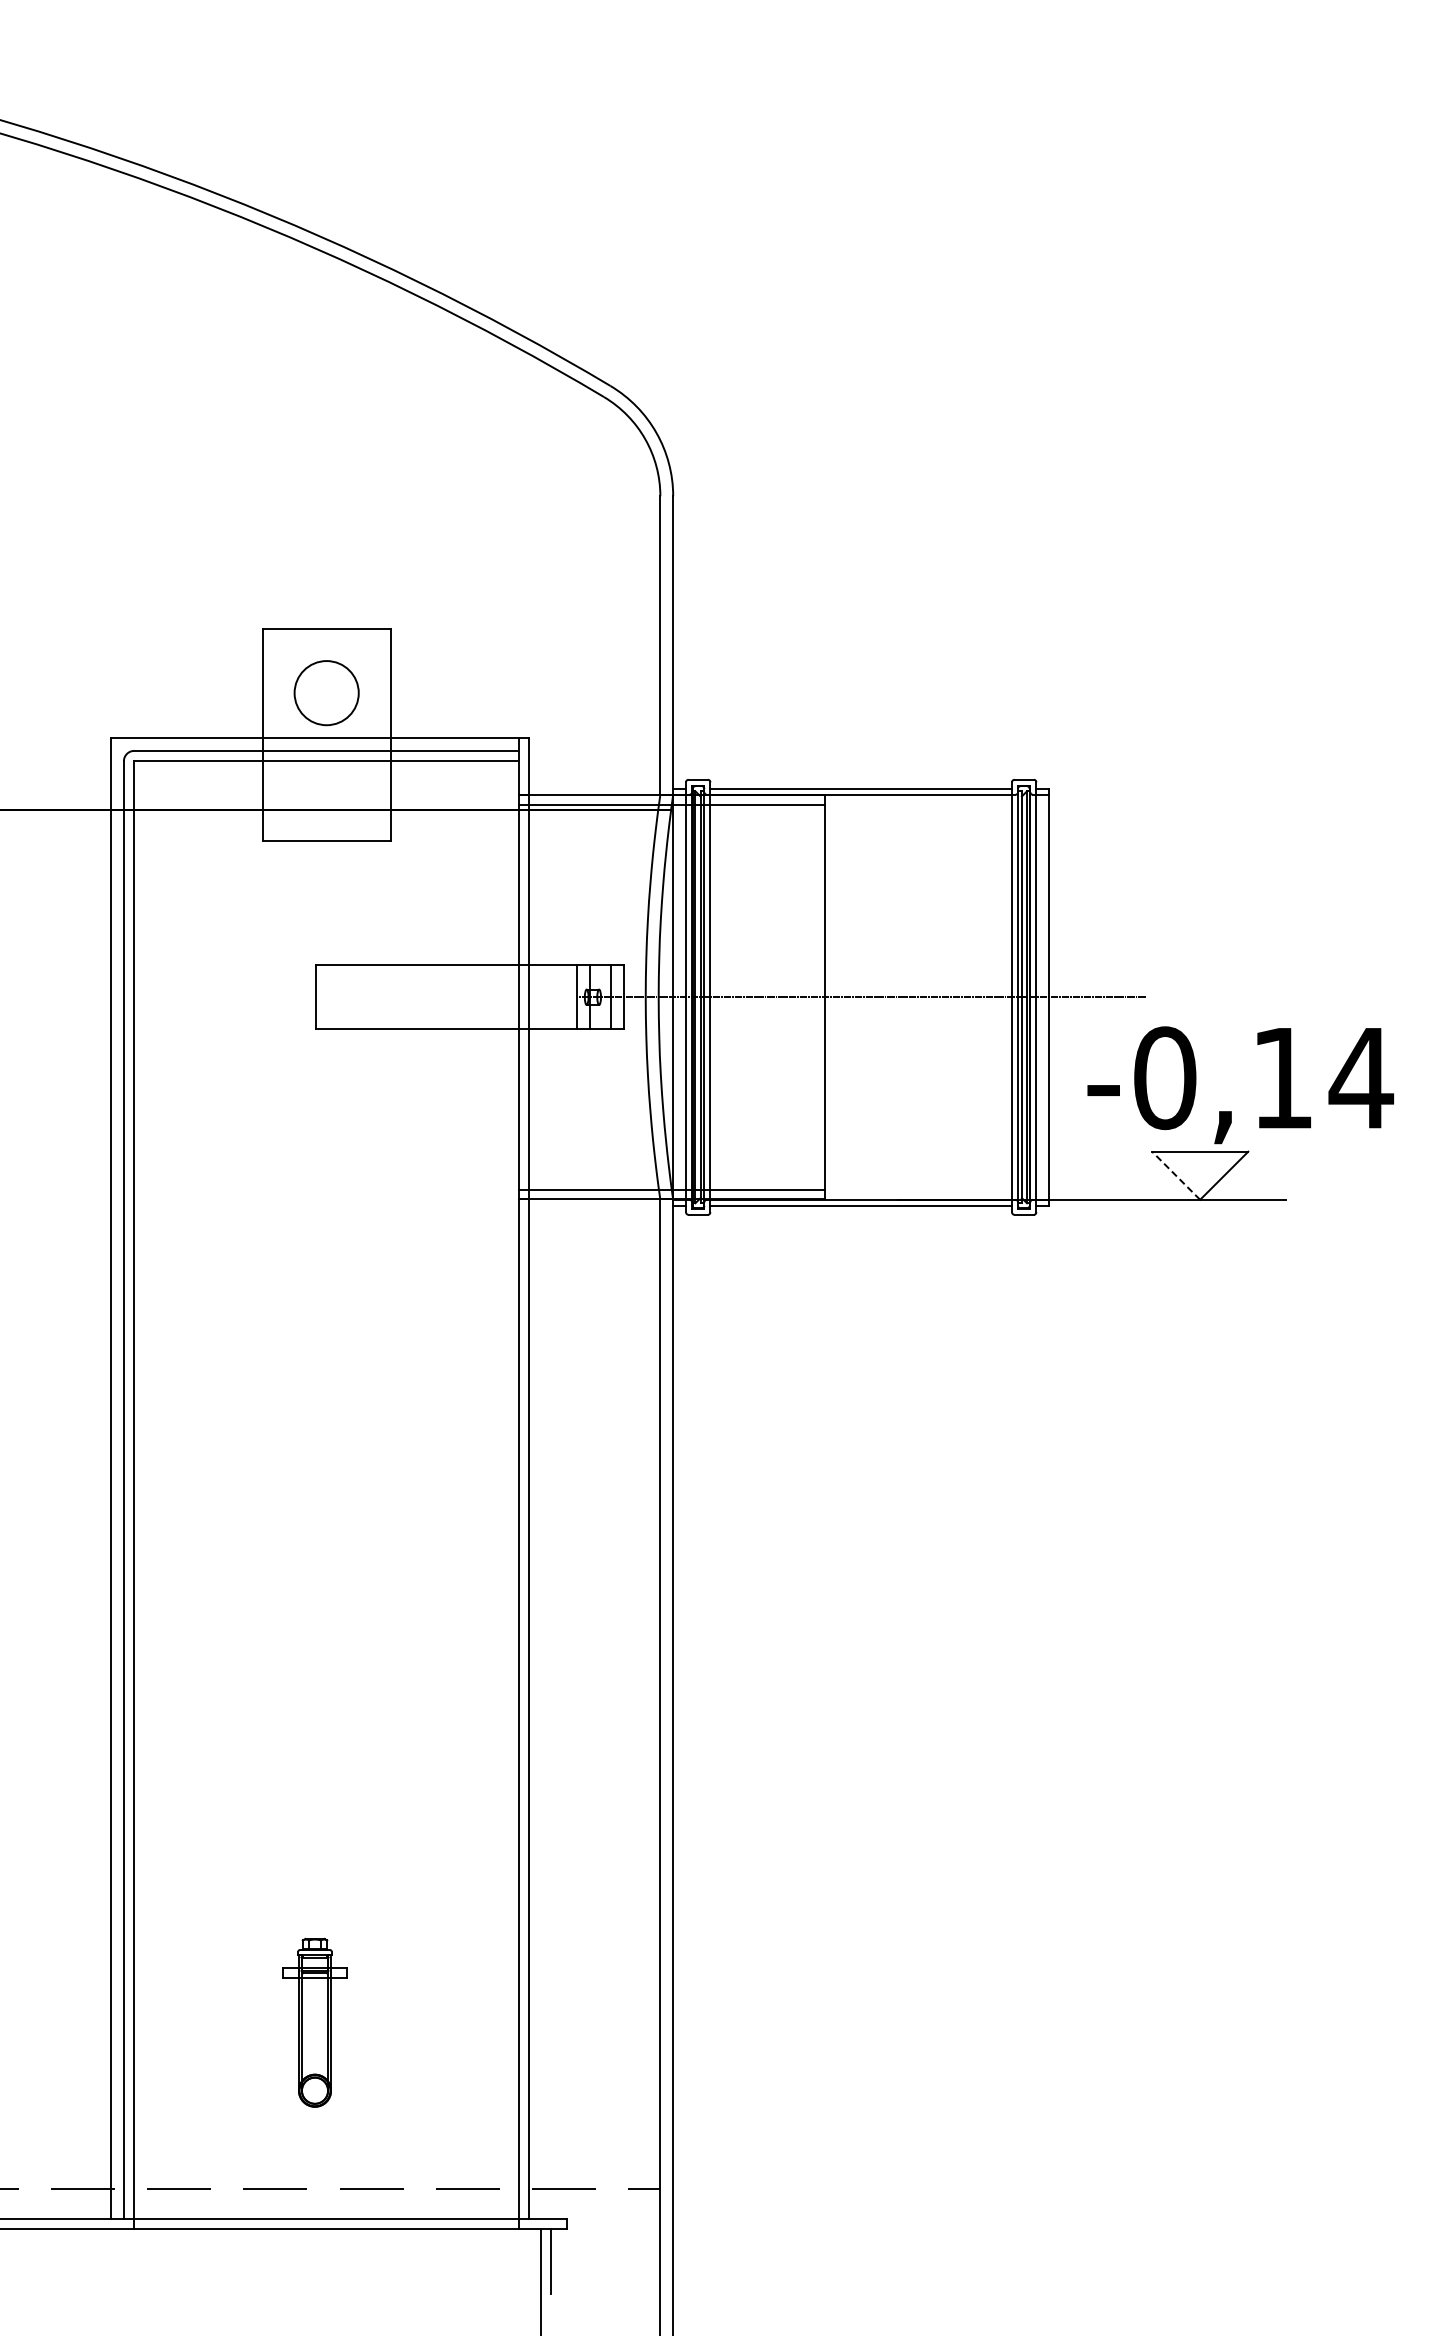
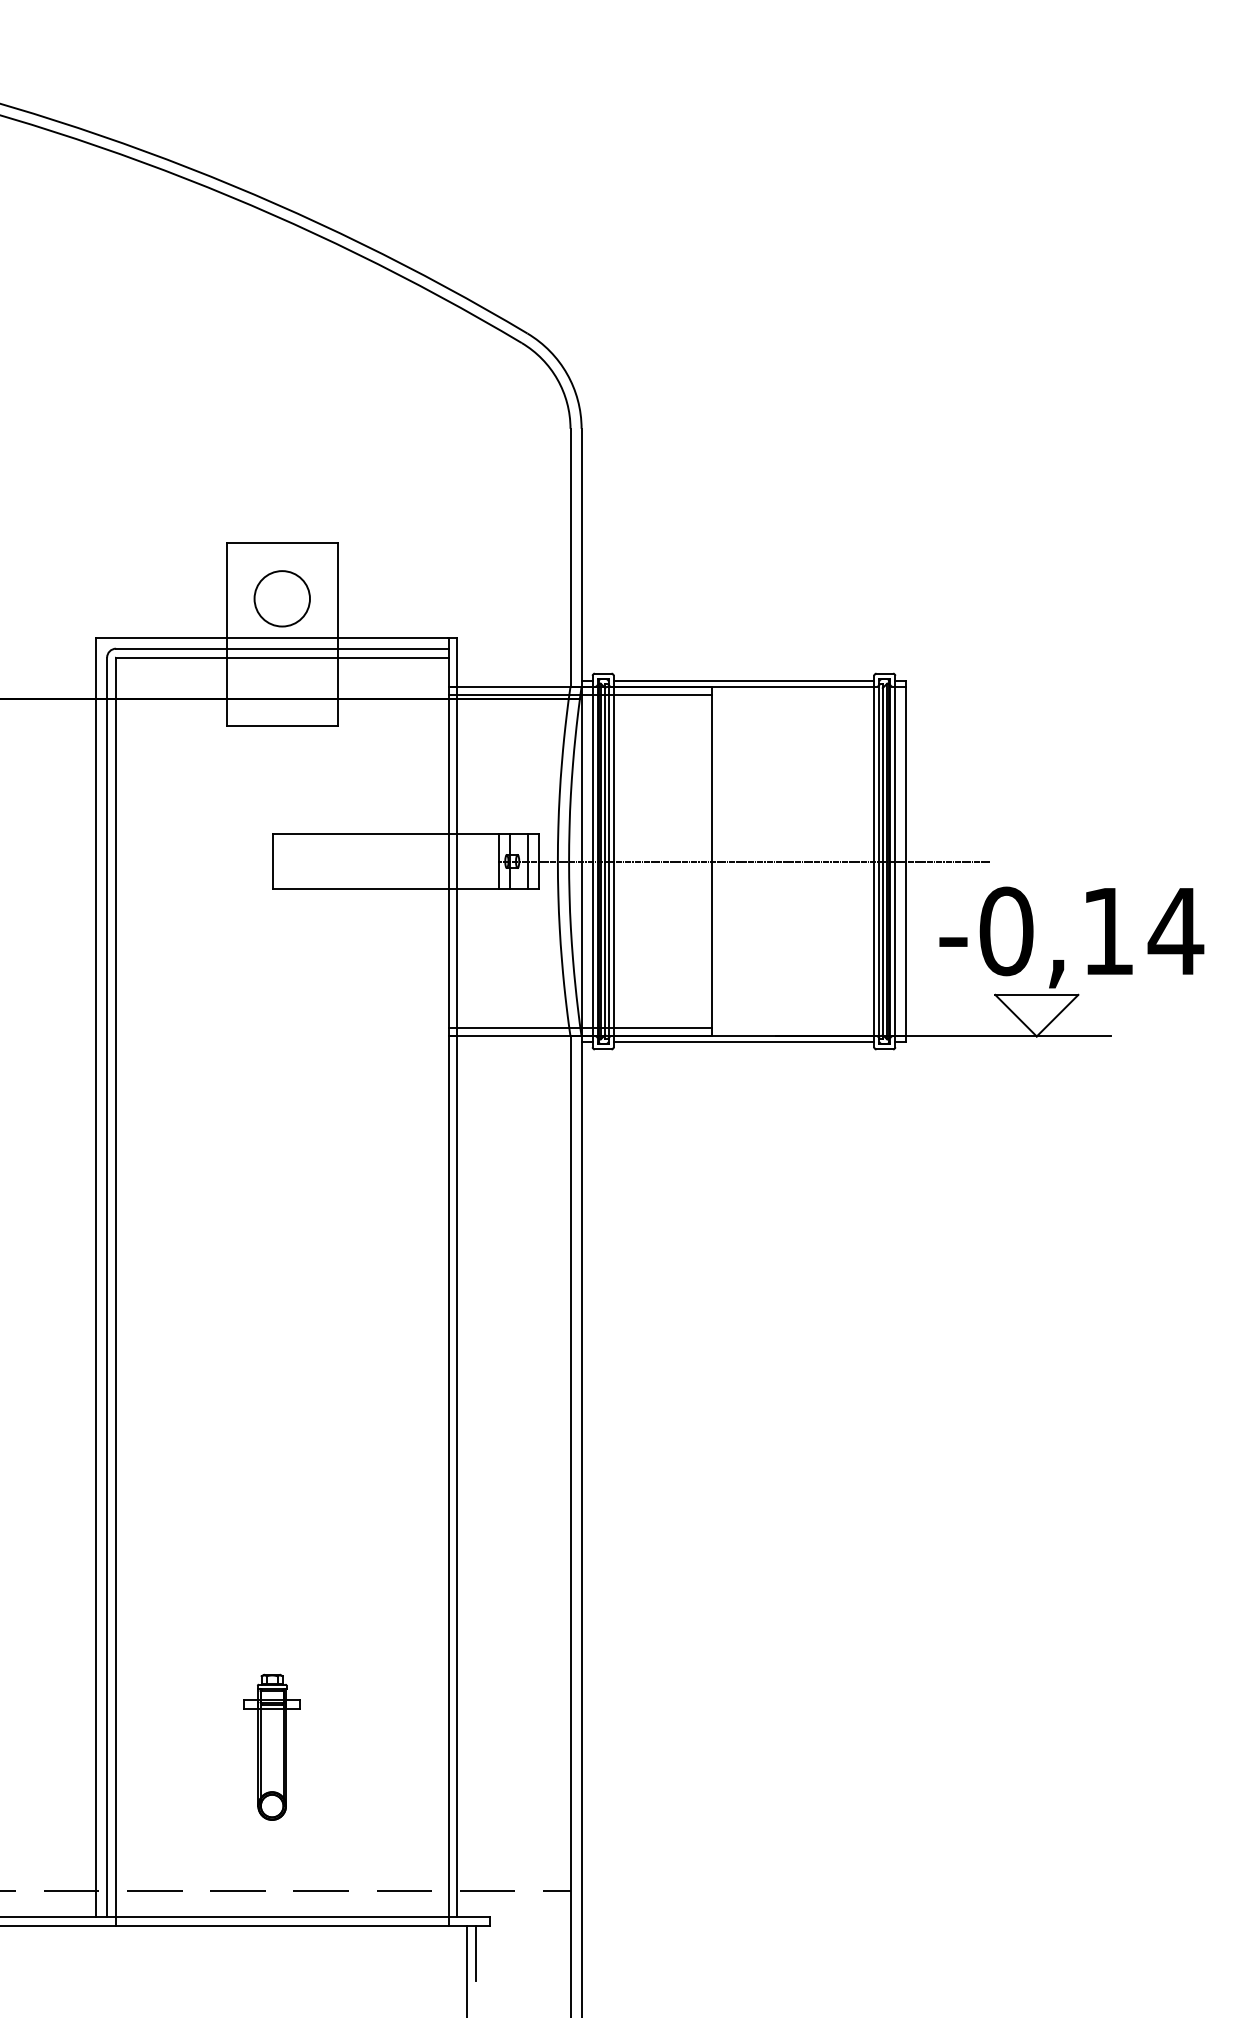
line: (1176, 1175) -> (1016, 1015), dashed -> solid

